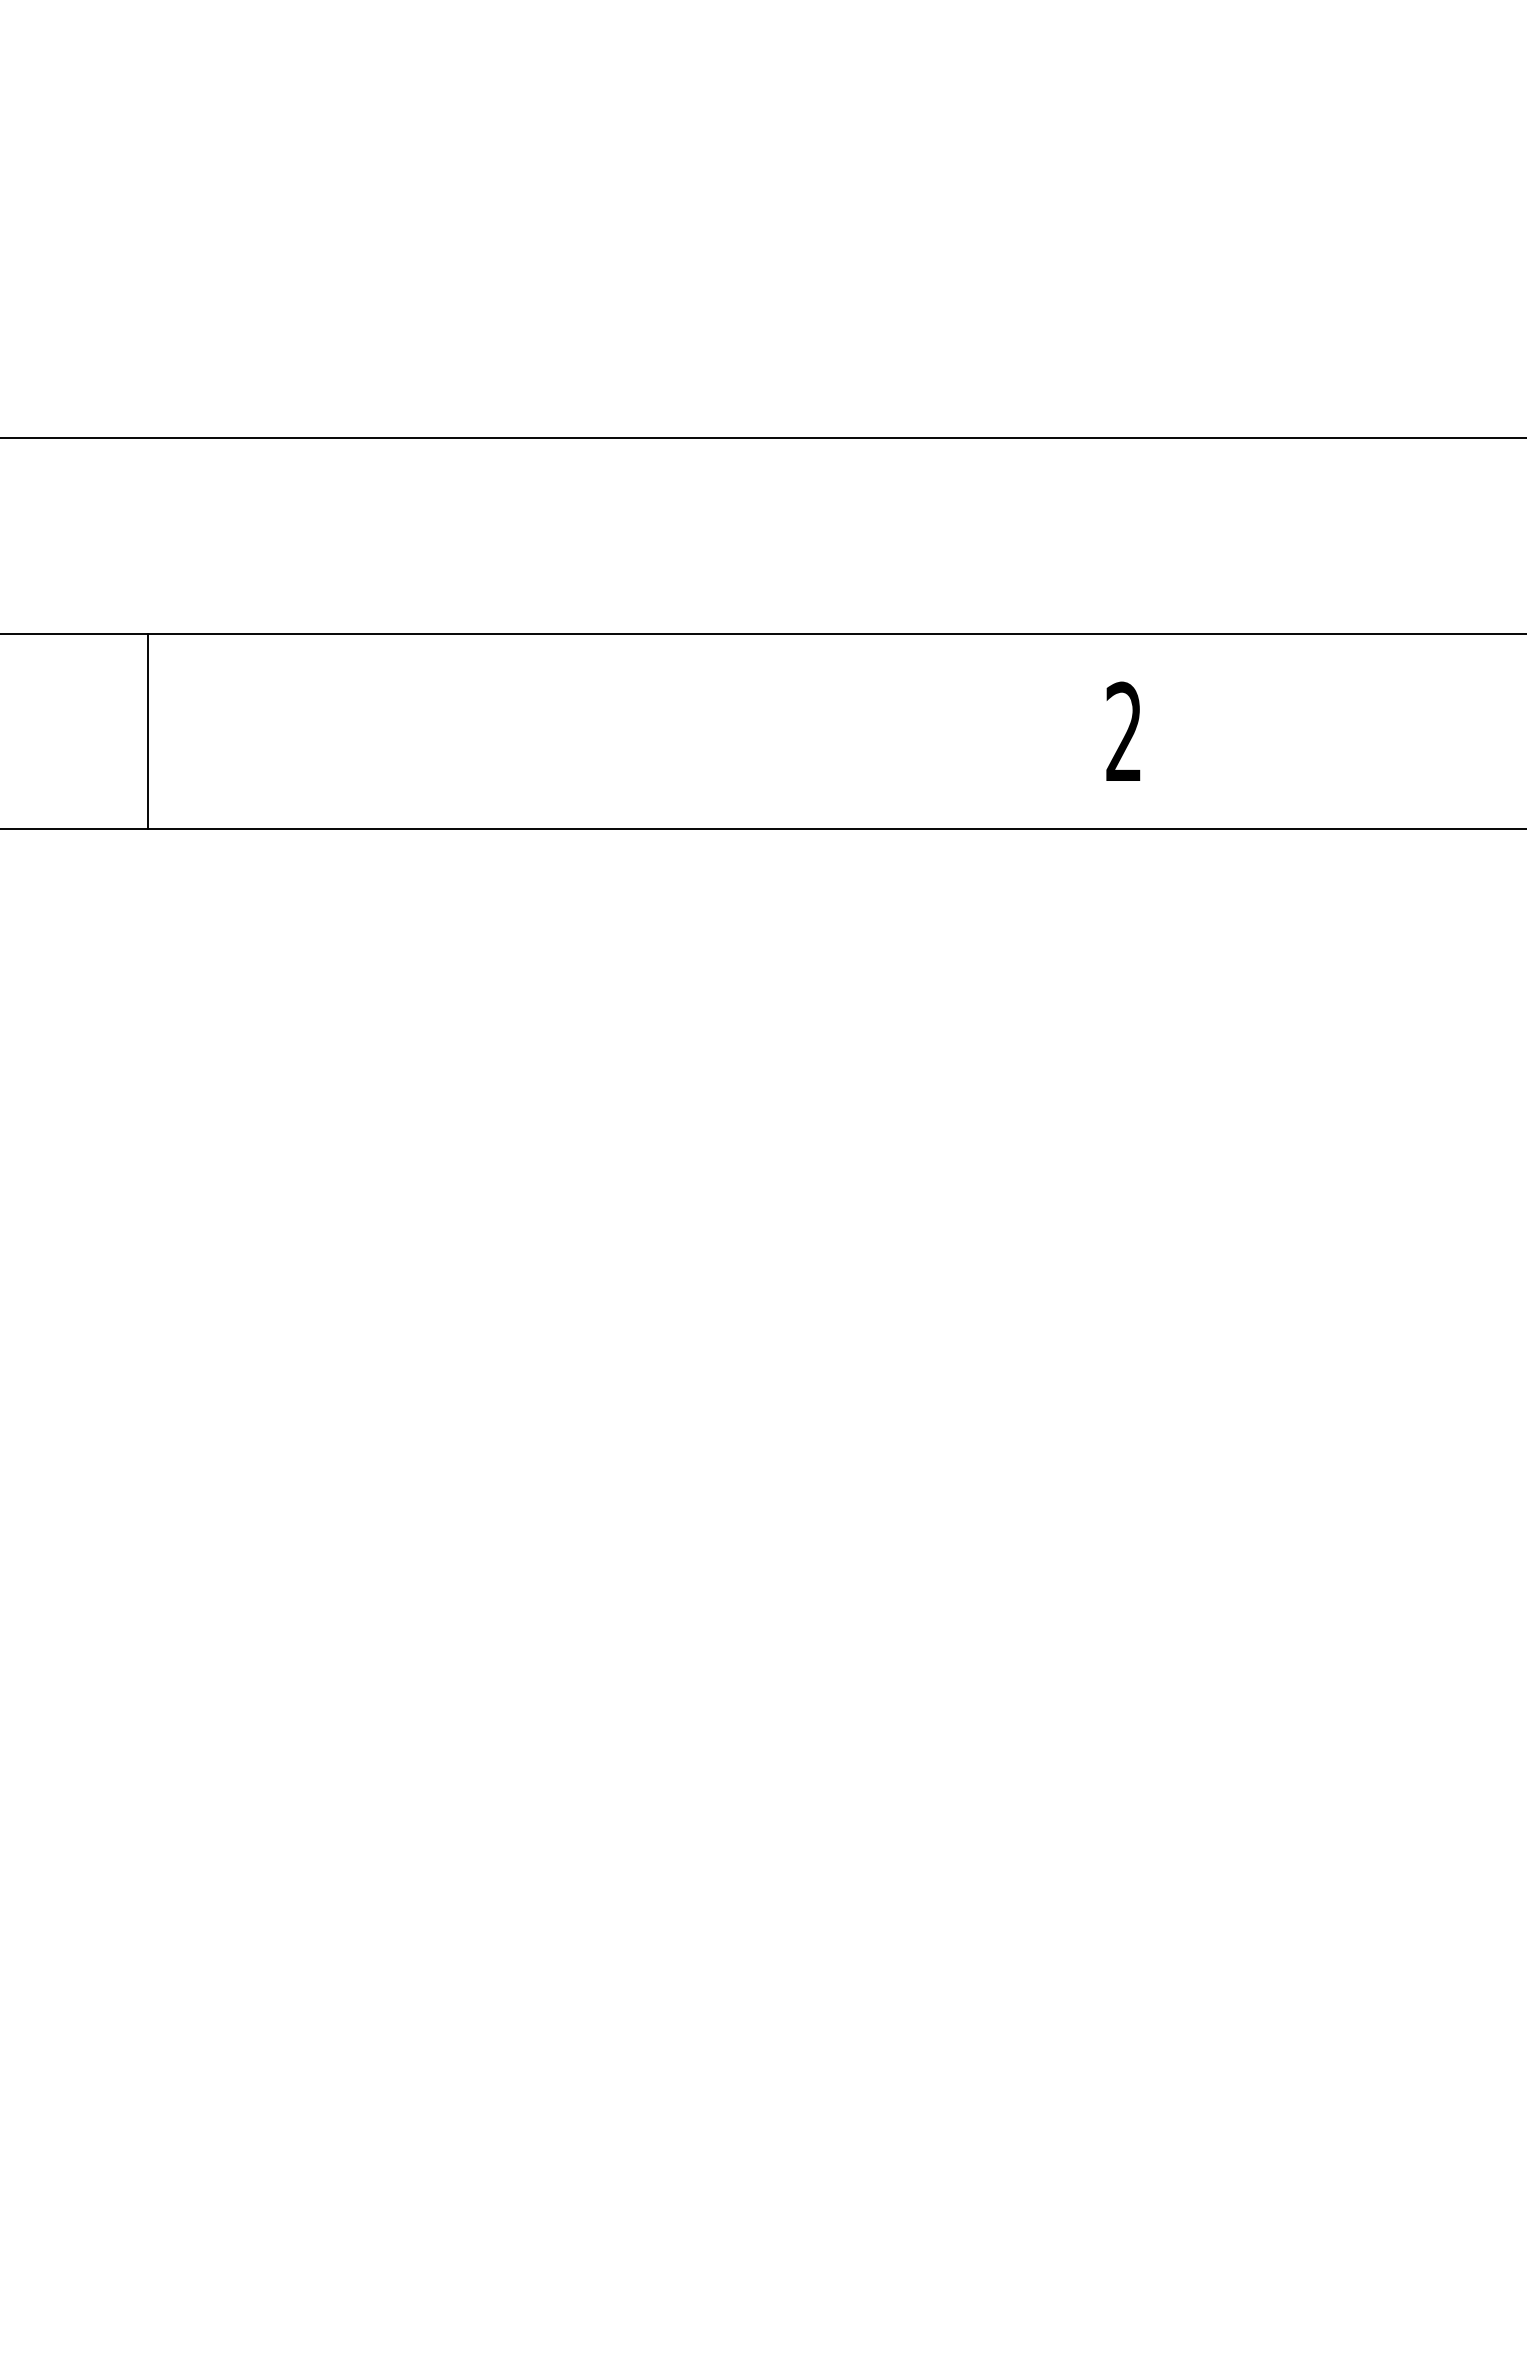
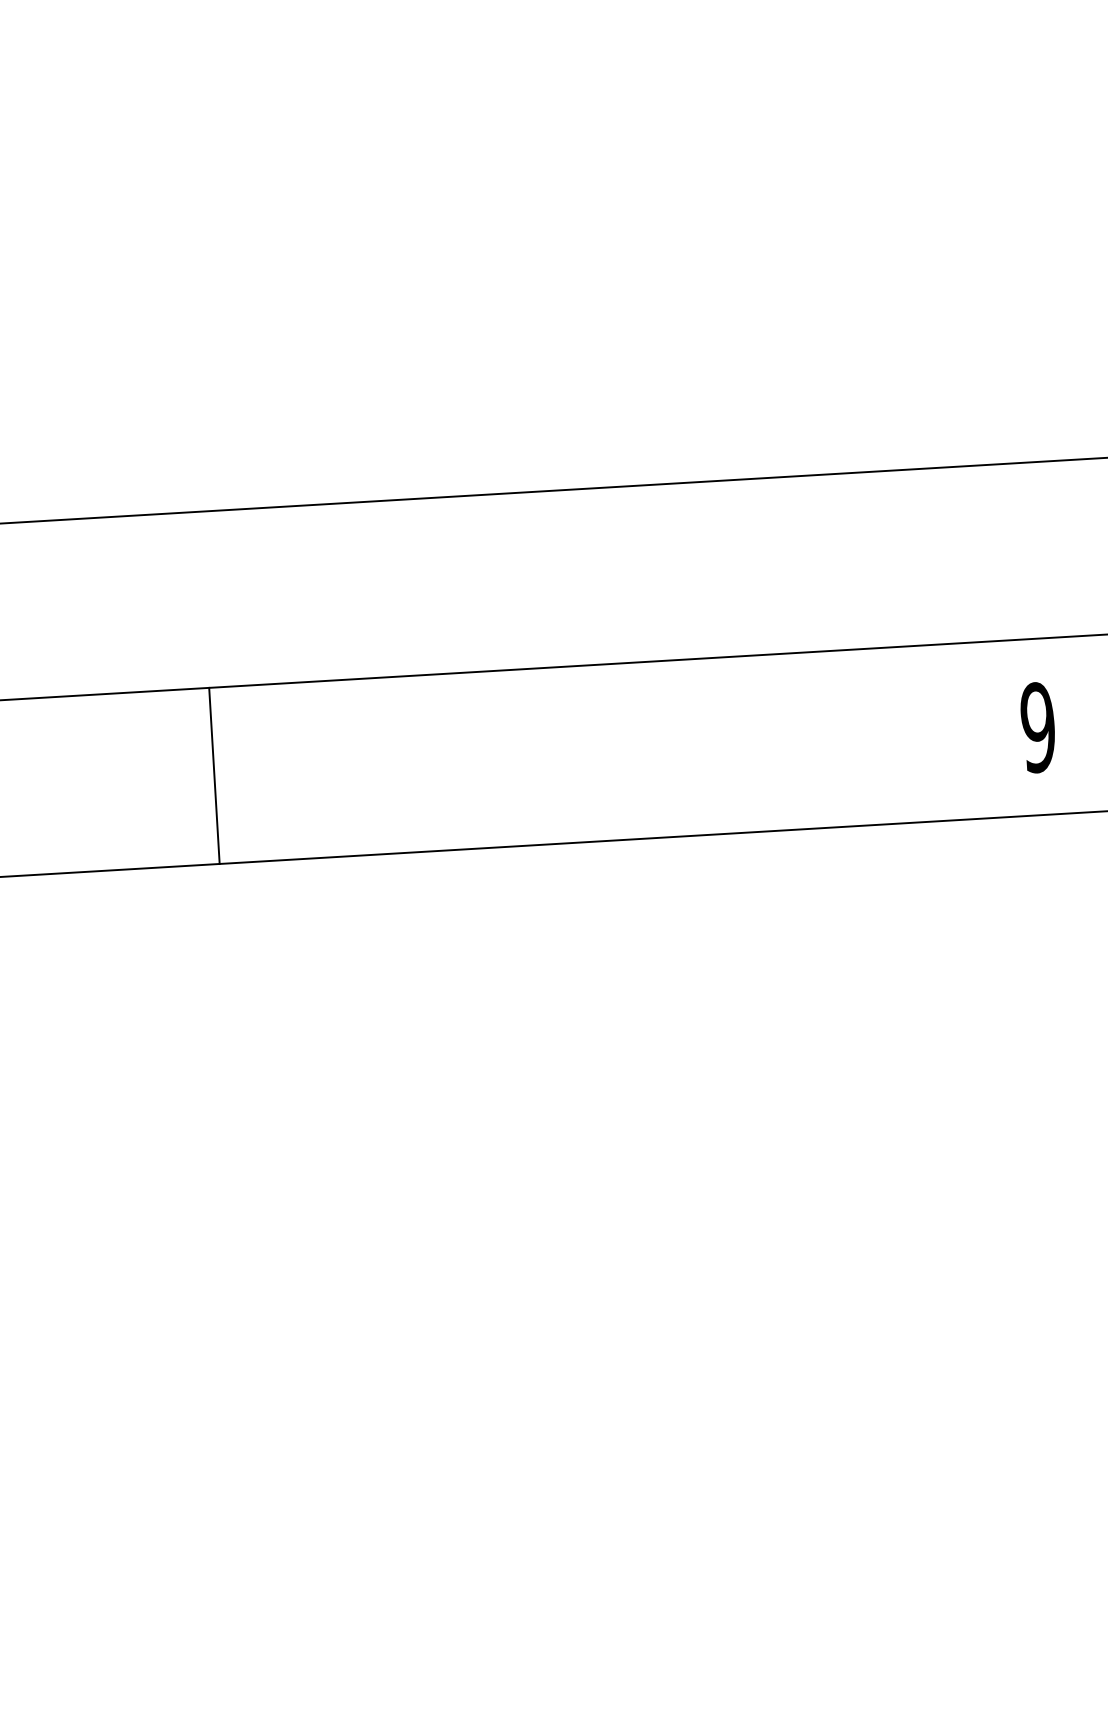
line: (148, 731) -> (214, 775), moved
text: (1123, 731) -> (1037, 727), 2 -> 9

